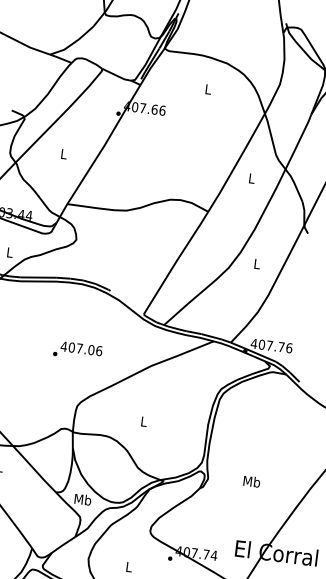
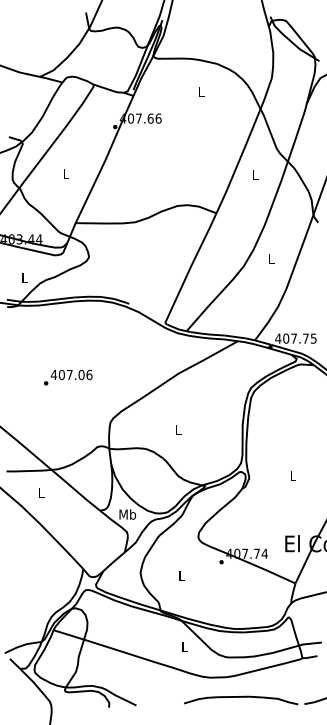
text: (289, 347) -> (313, 338), 407.76 -> 407.75
text: (78, 350) -> (68, 377), moved
text: (251, 481) -> (292, 475), Mb -> L

